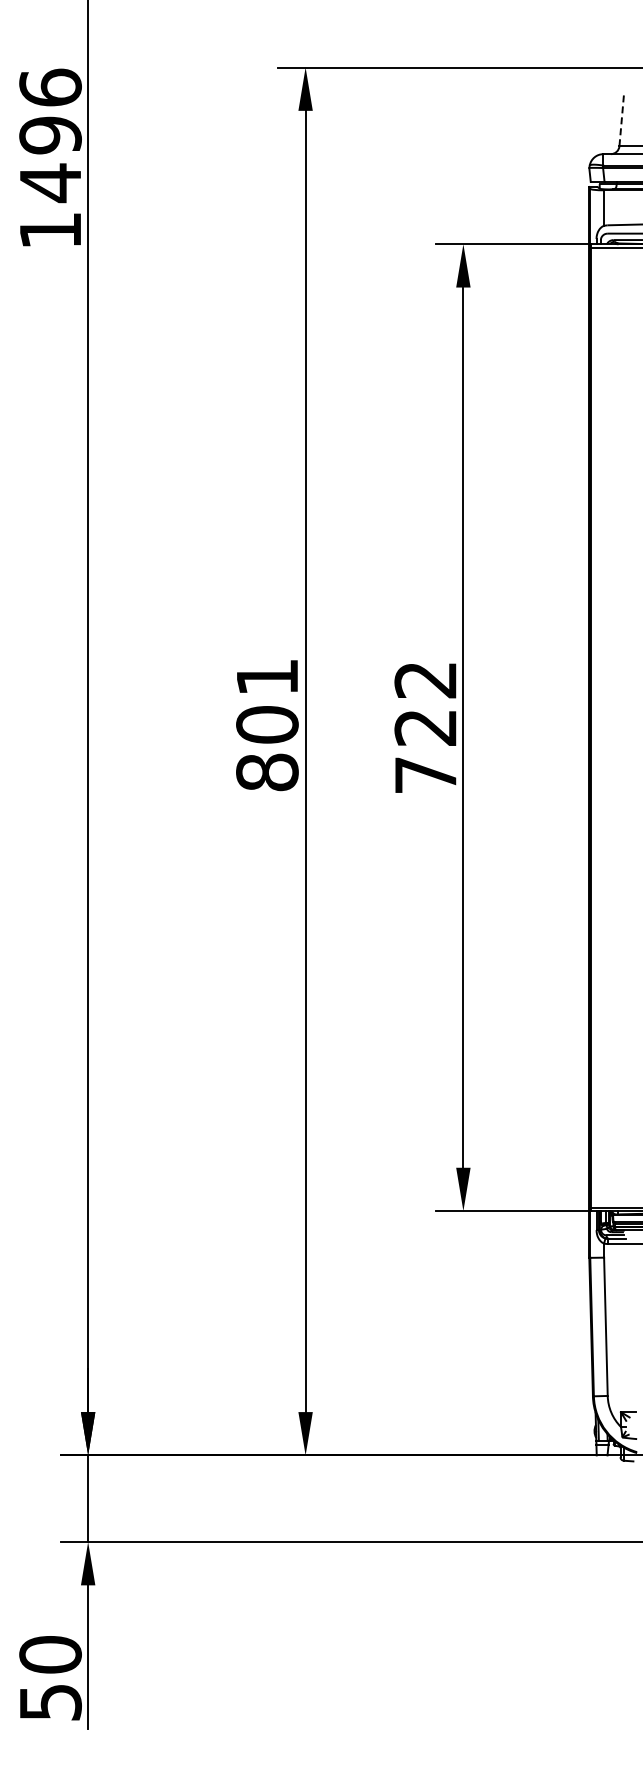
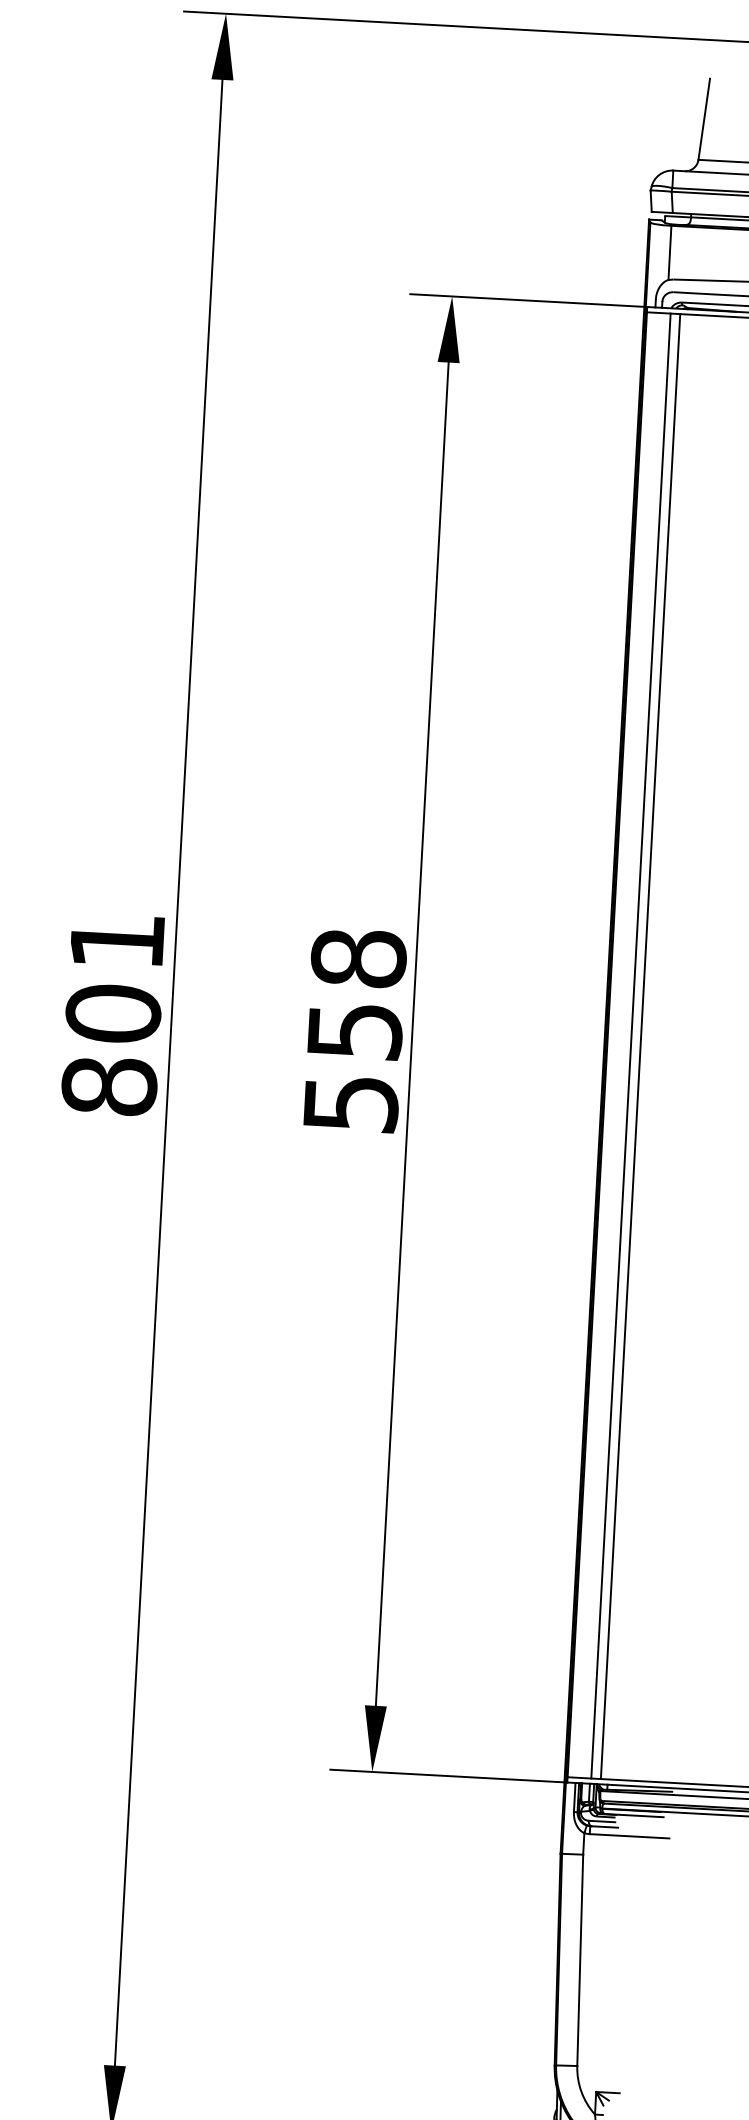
line: (621, 119) -> (703, 119), dashed -> solid
text: (425, 727) -> (354, 1030), 722 -> 558
line: (606, 727) -> (630, 1045), added
line: (612, 727) -> (639, 1046), added

